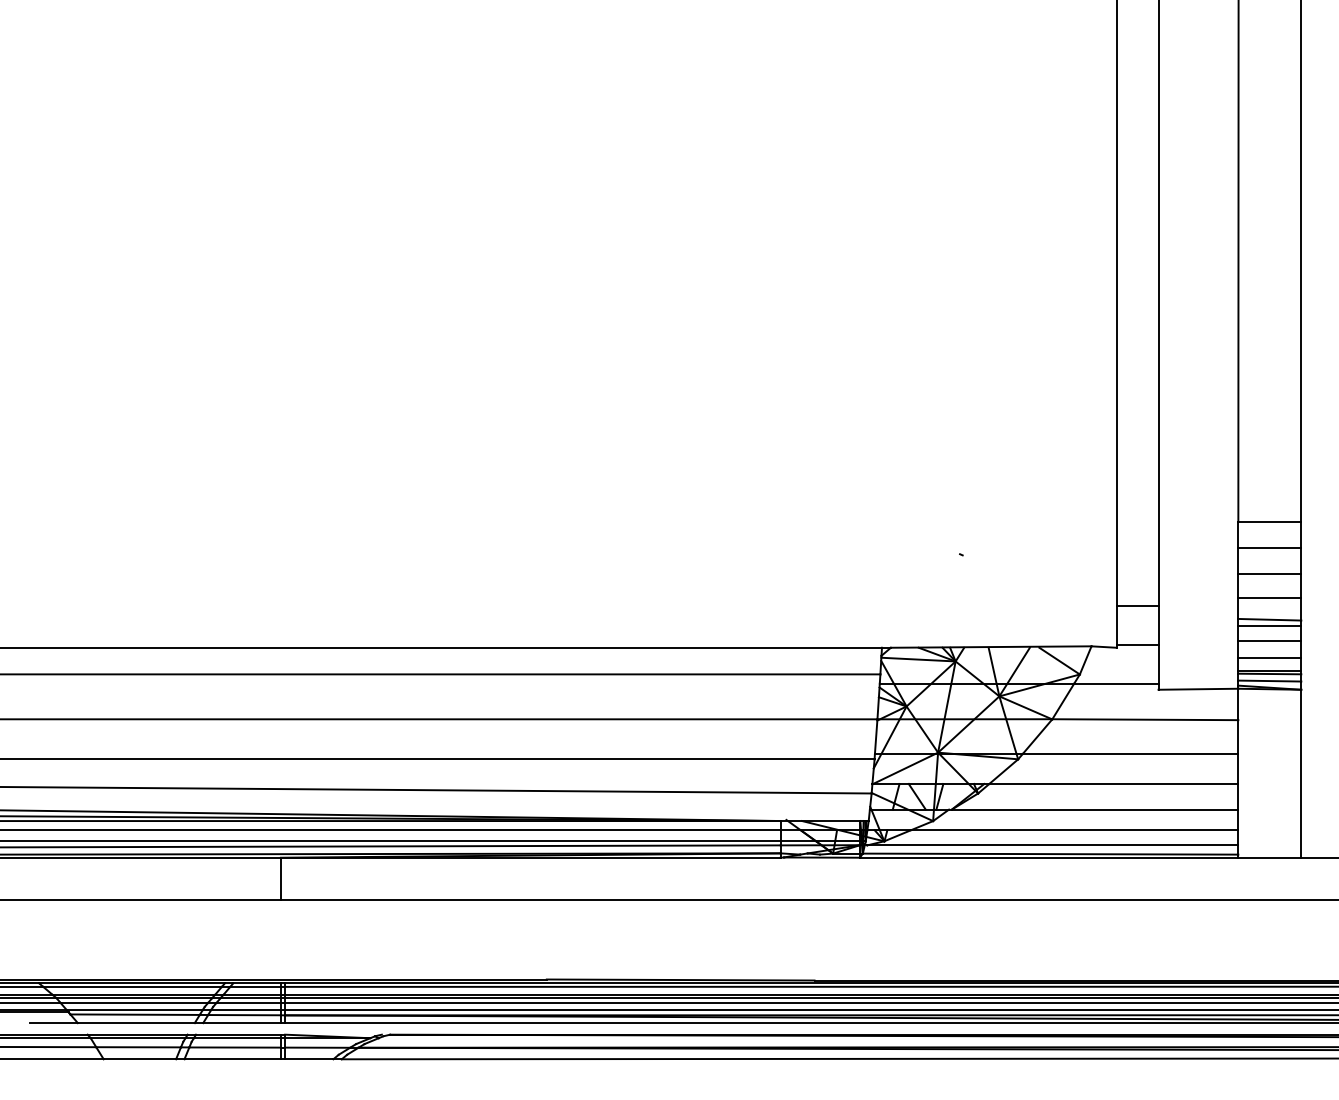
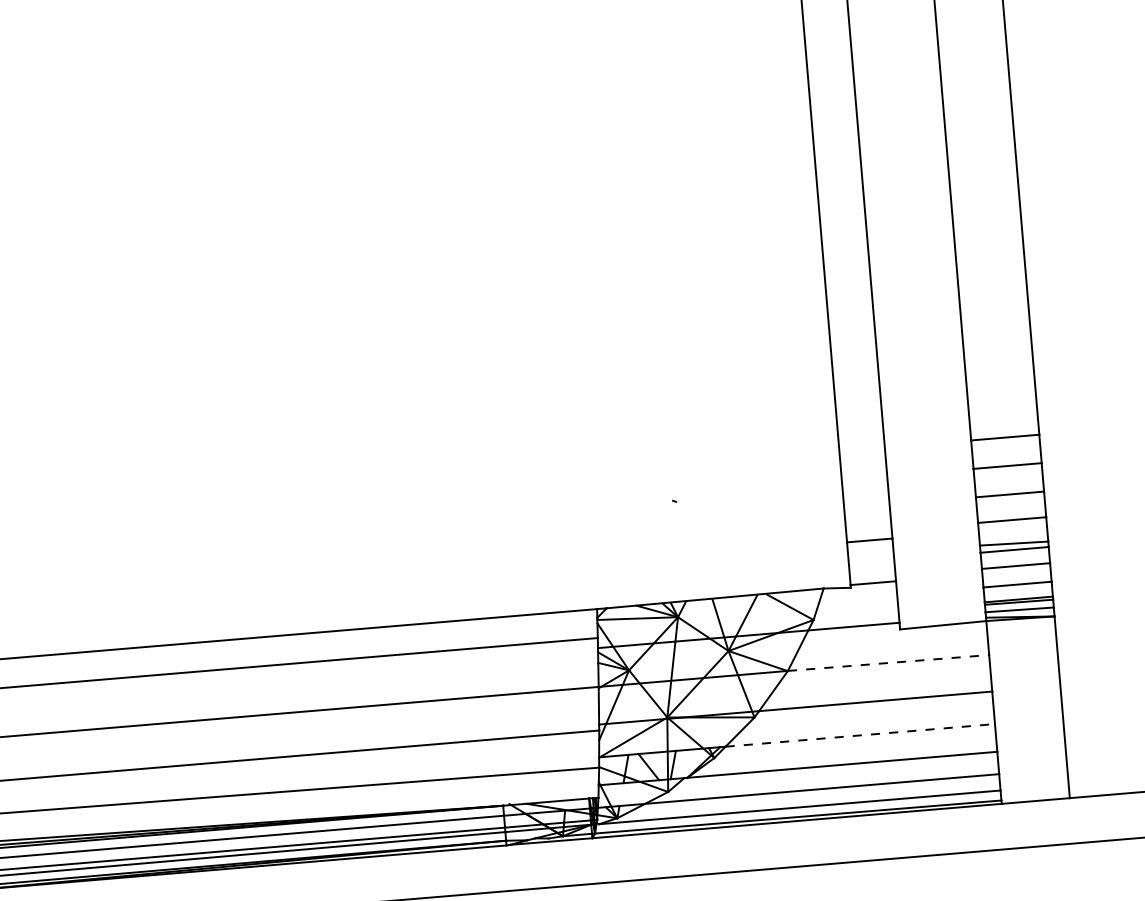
line: (1145, 719) -> (888, 662), solid -> dashed
line: (1113, 783) -> (859, 734), solid -> dashed

